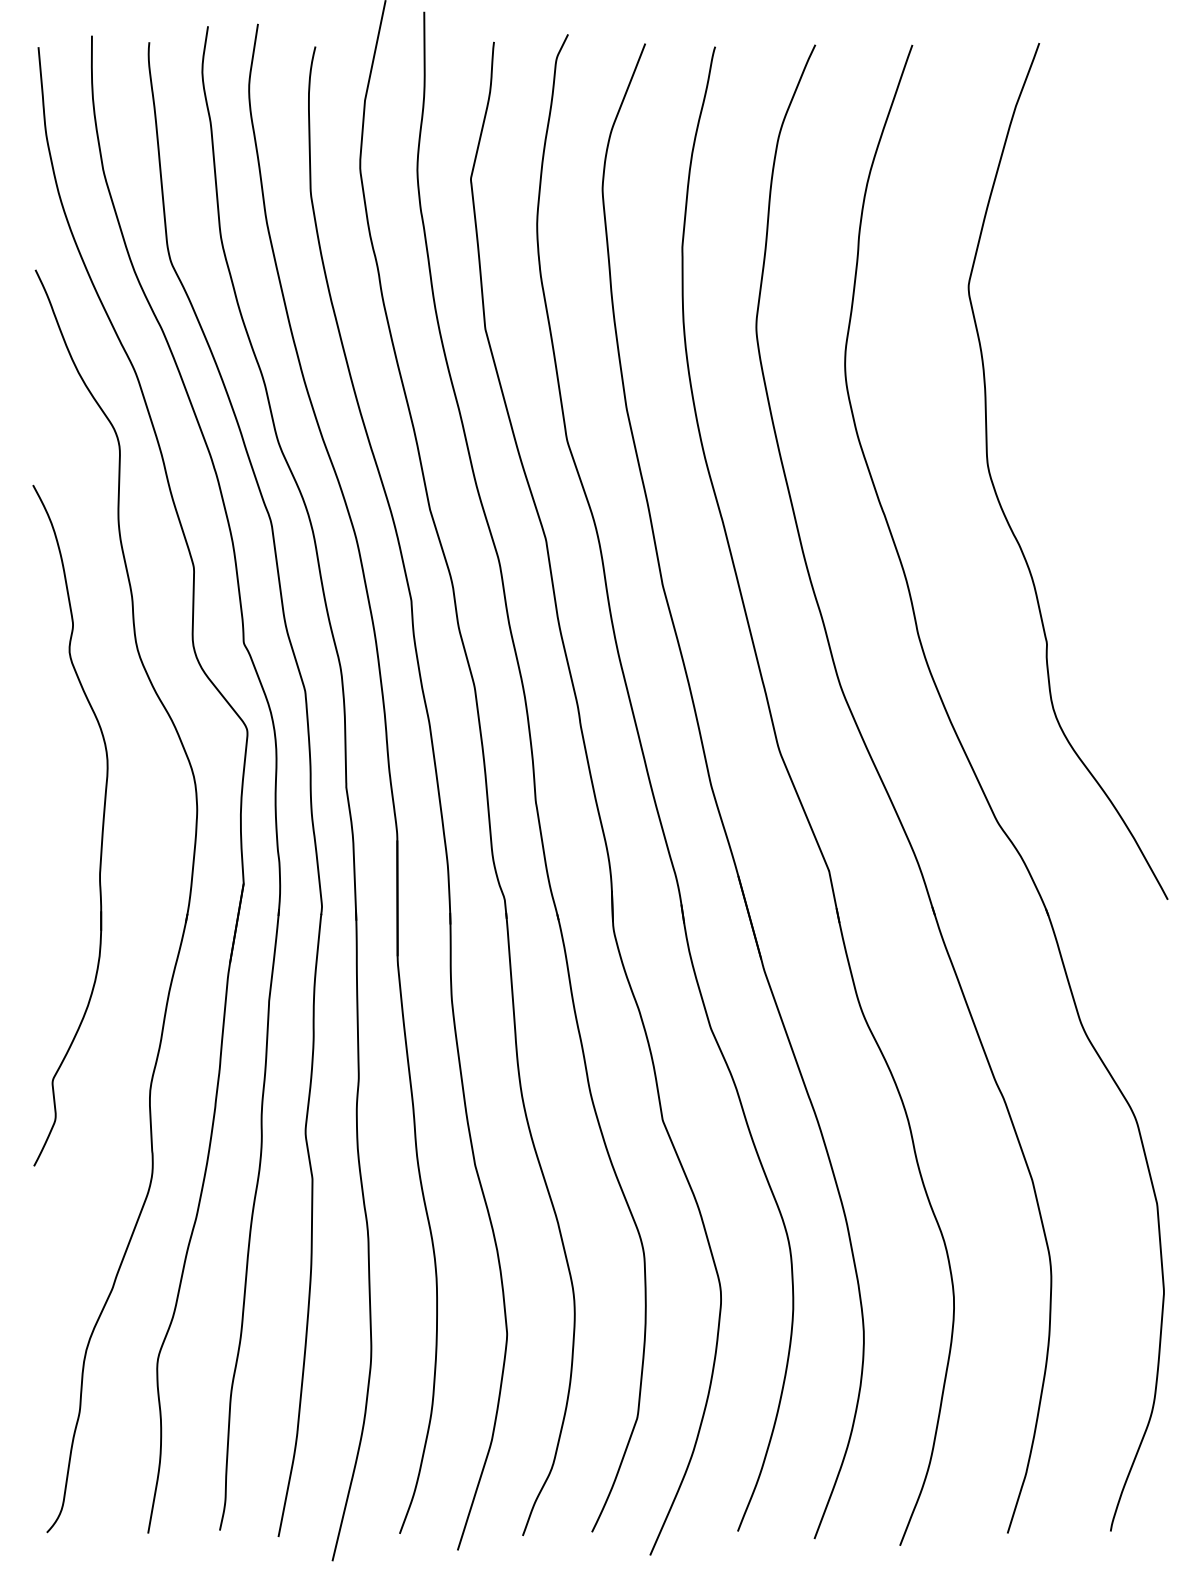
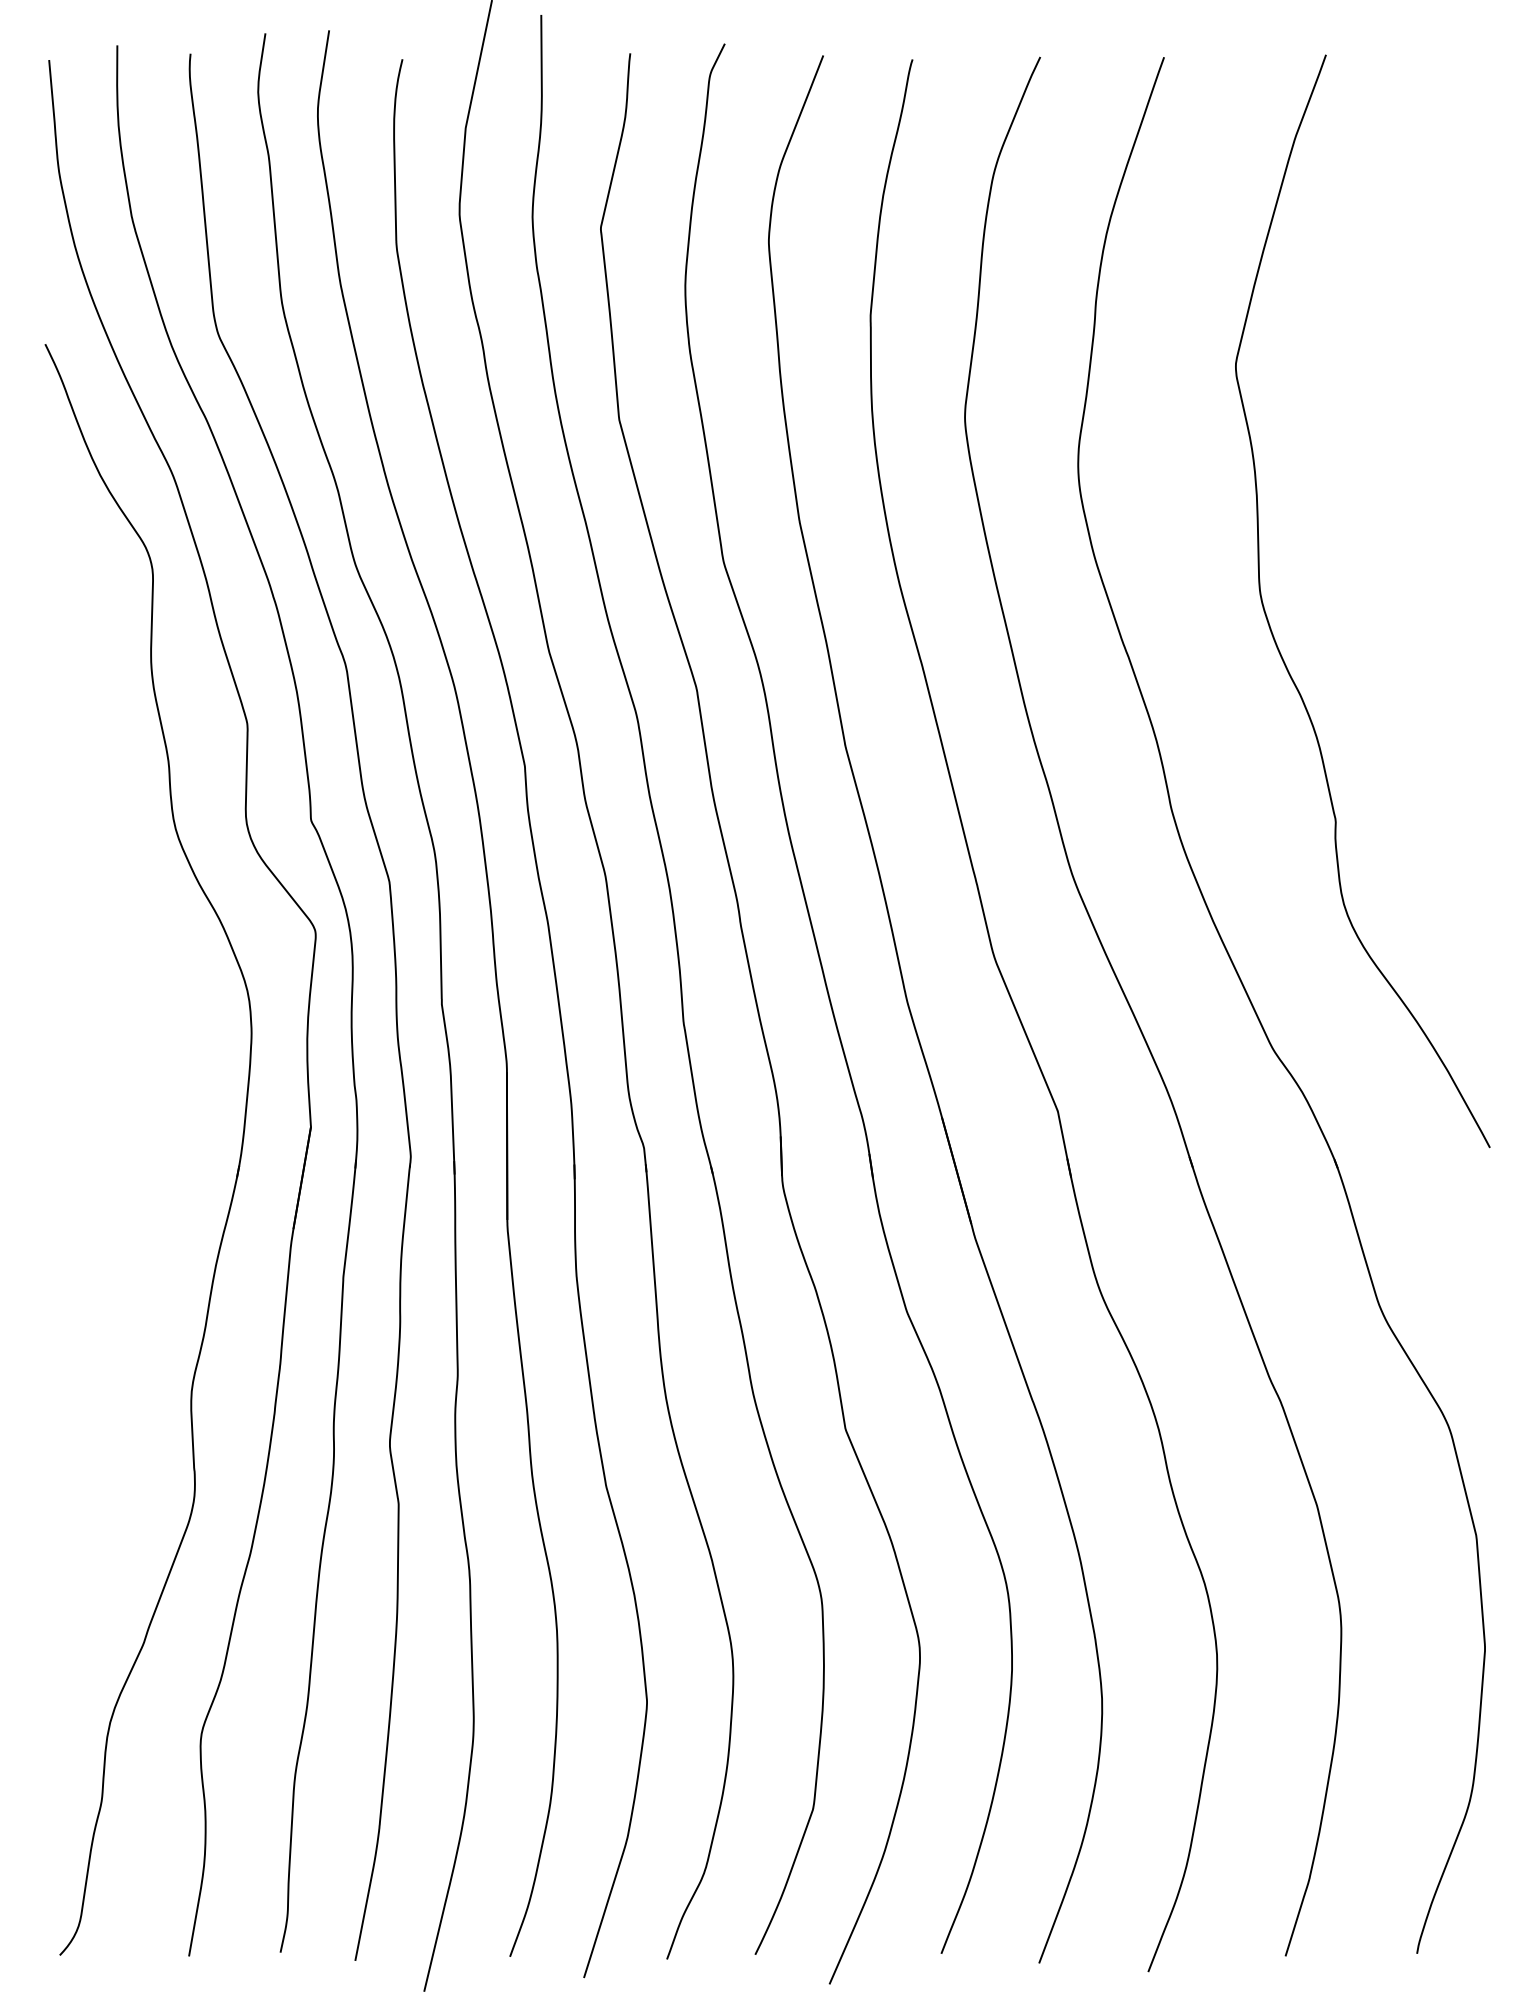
part: (102, 825) -> (130, 1052), removed

